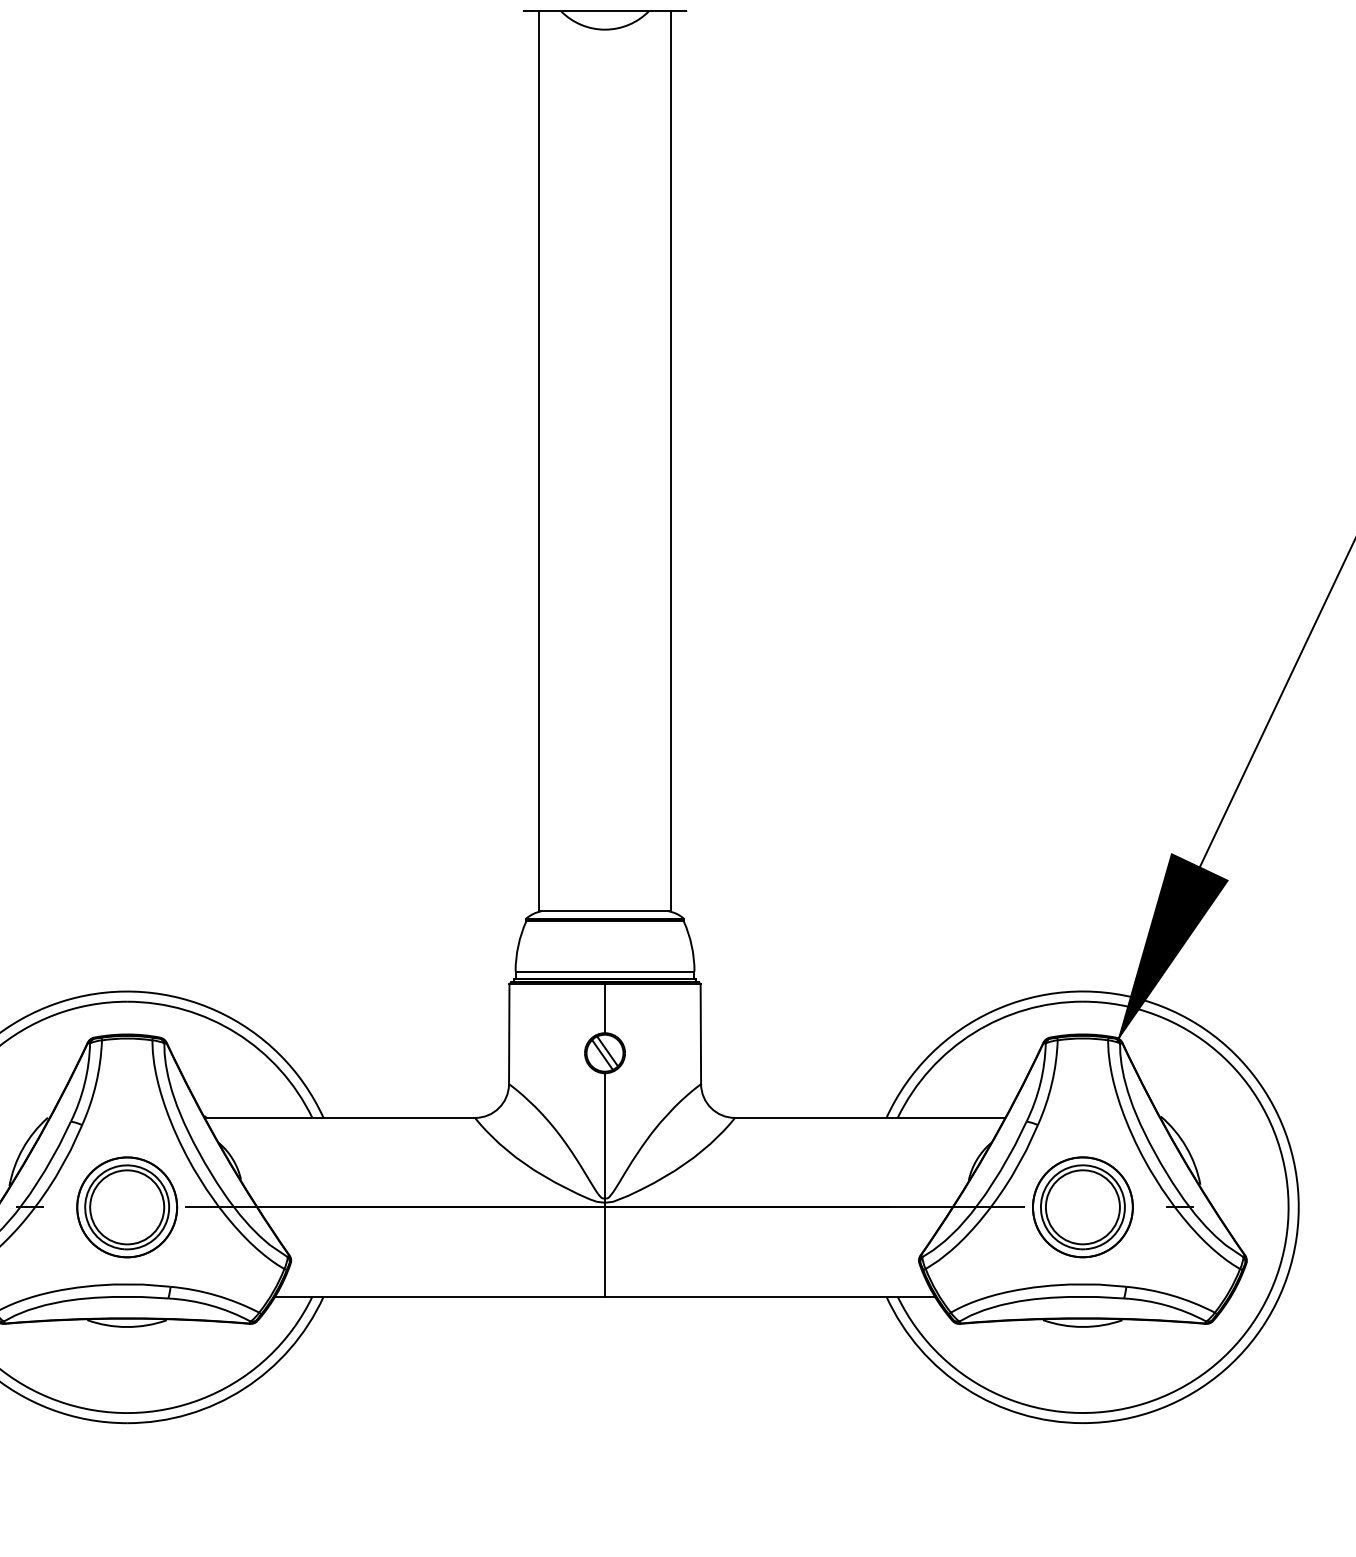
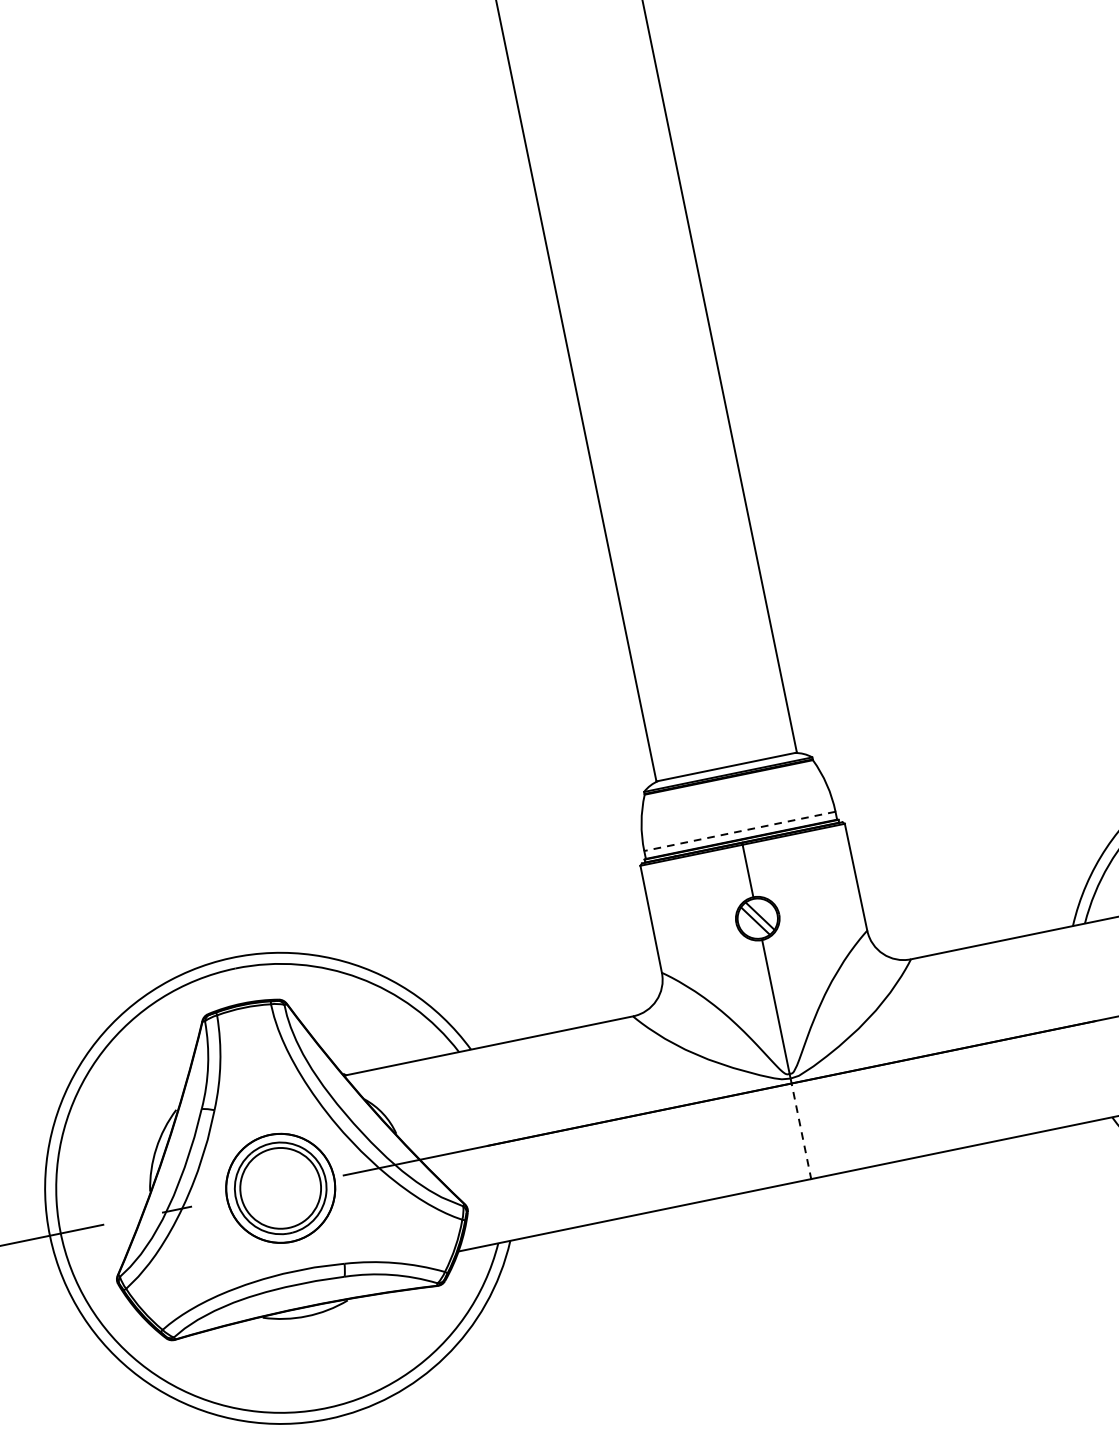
line: (604, 971) -> (739, 831), solid -> dashed
line: (605, 1250) -> (801, 1129), solid -> dashed

